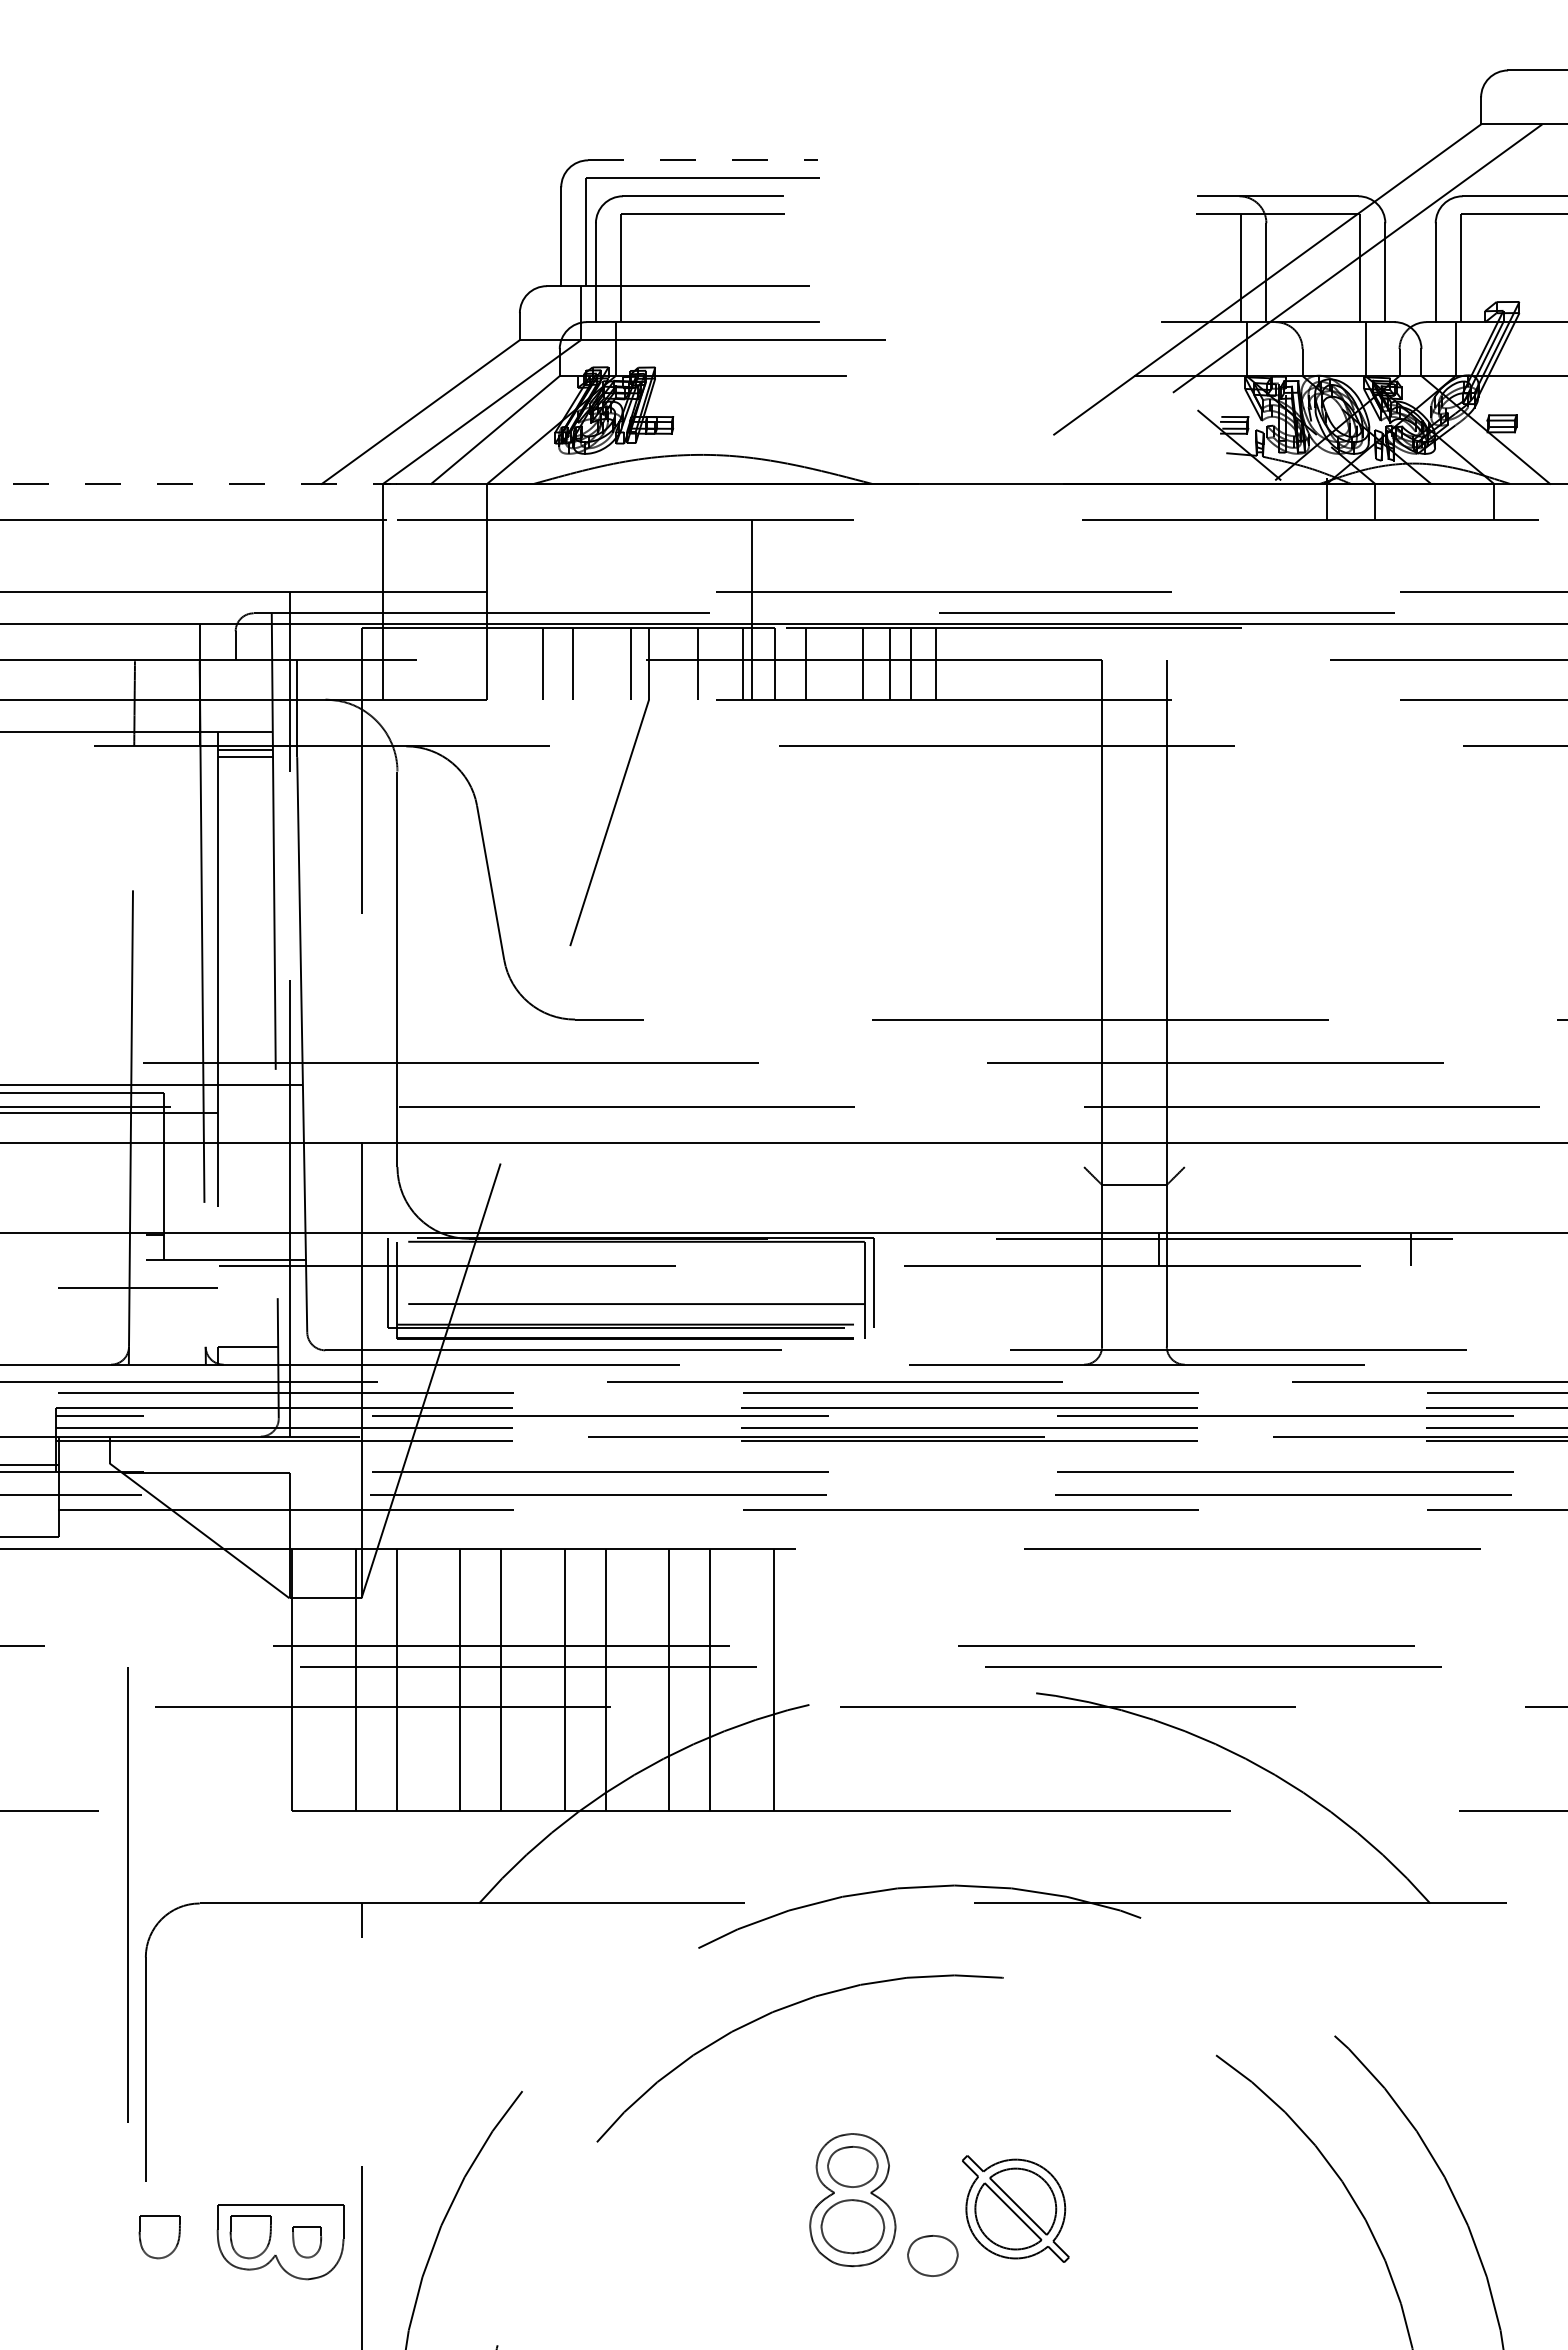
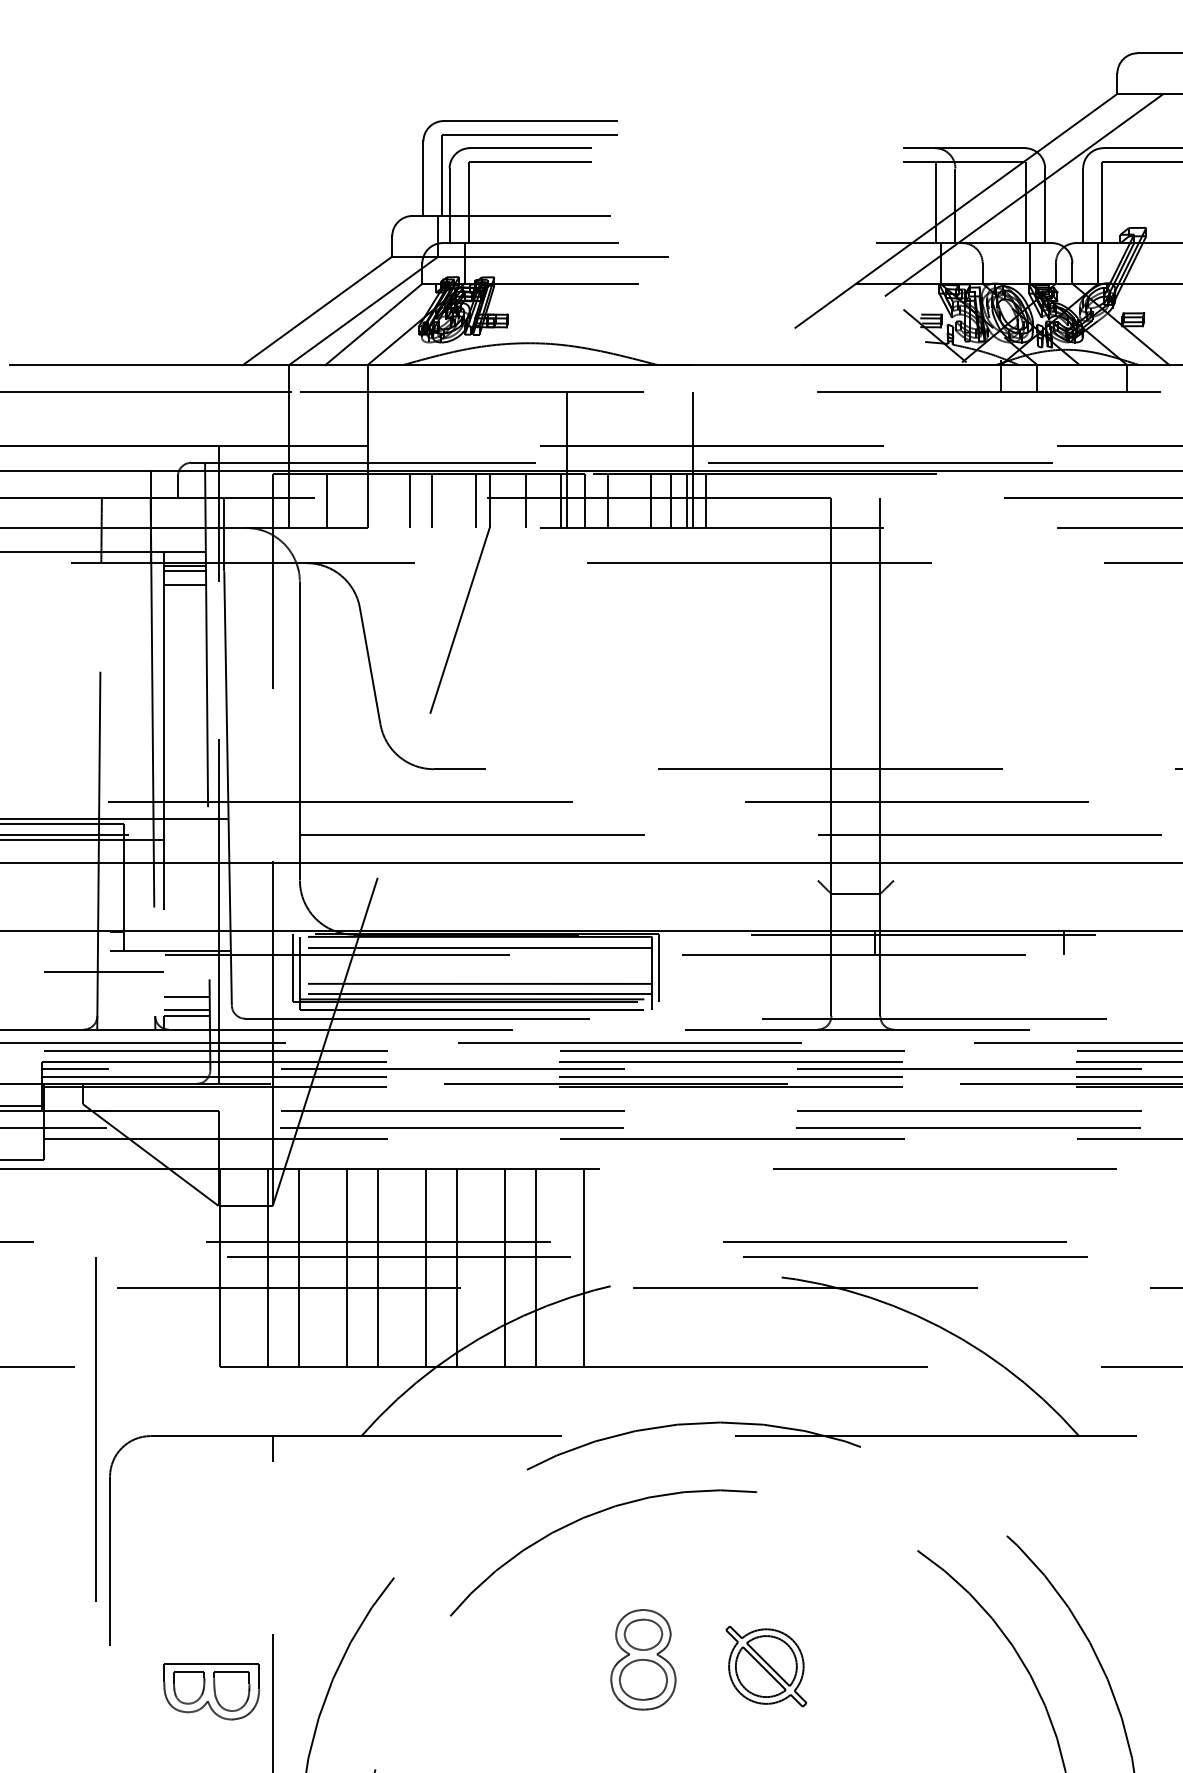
line: (703, 160) -> (530, 121), dashed -> solid
line: (205, 483) -> (155, 364), dashed -> solid
line: (918, 609) -> (692, 459), added
line: (433, 663) -> (327, 500), added
line: (245, 775) -> (185, 585), added
line: (630, 1255) -> (475, 947), added
line: (630, 1317) -> (475, 994), added
line: (247, 1321) -> (186, 997), added
line: (247, 1339) -> (186, 1010), added
part: (159, 2237) -> (120, 1688), removed
part: (306, 2241) -> (231, 1691), size x1.67
part: (932, 2255) -> (703, 1701), removed

